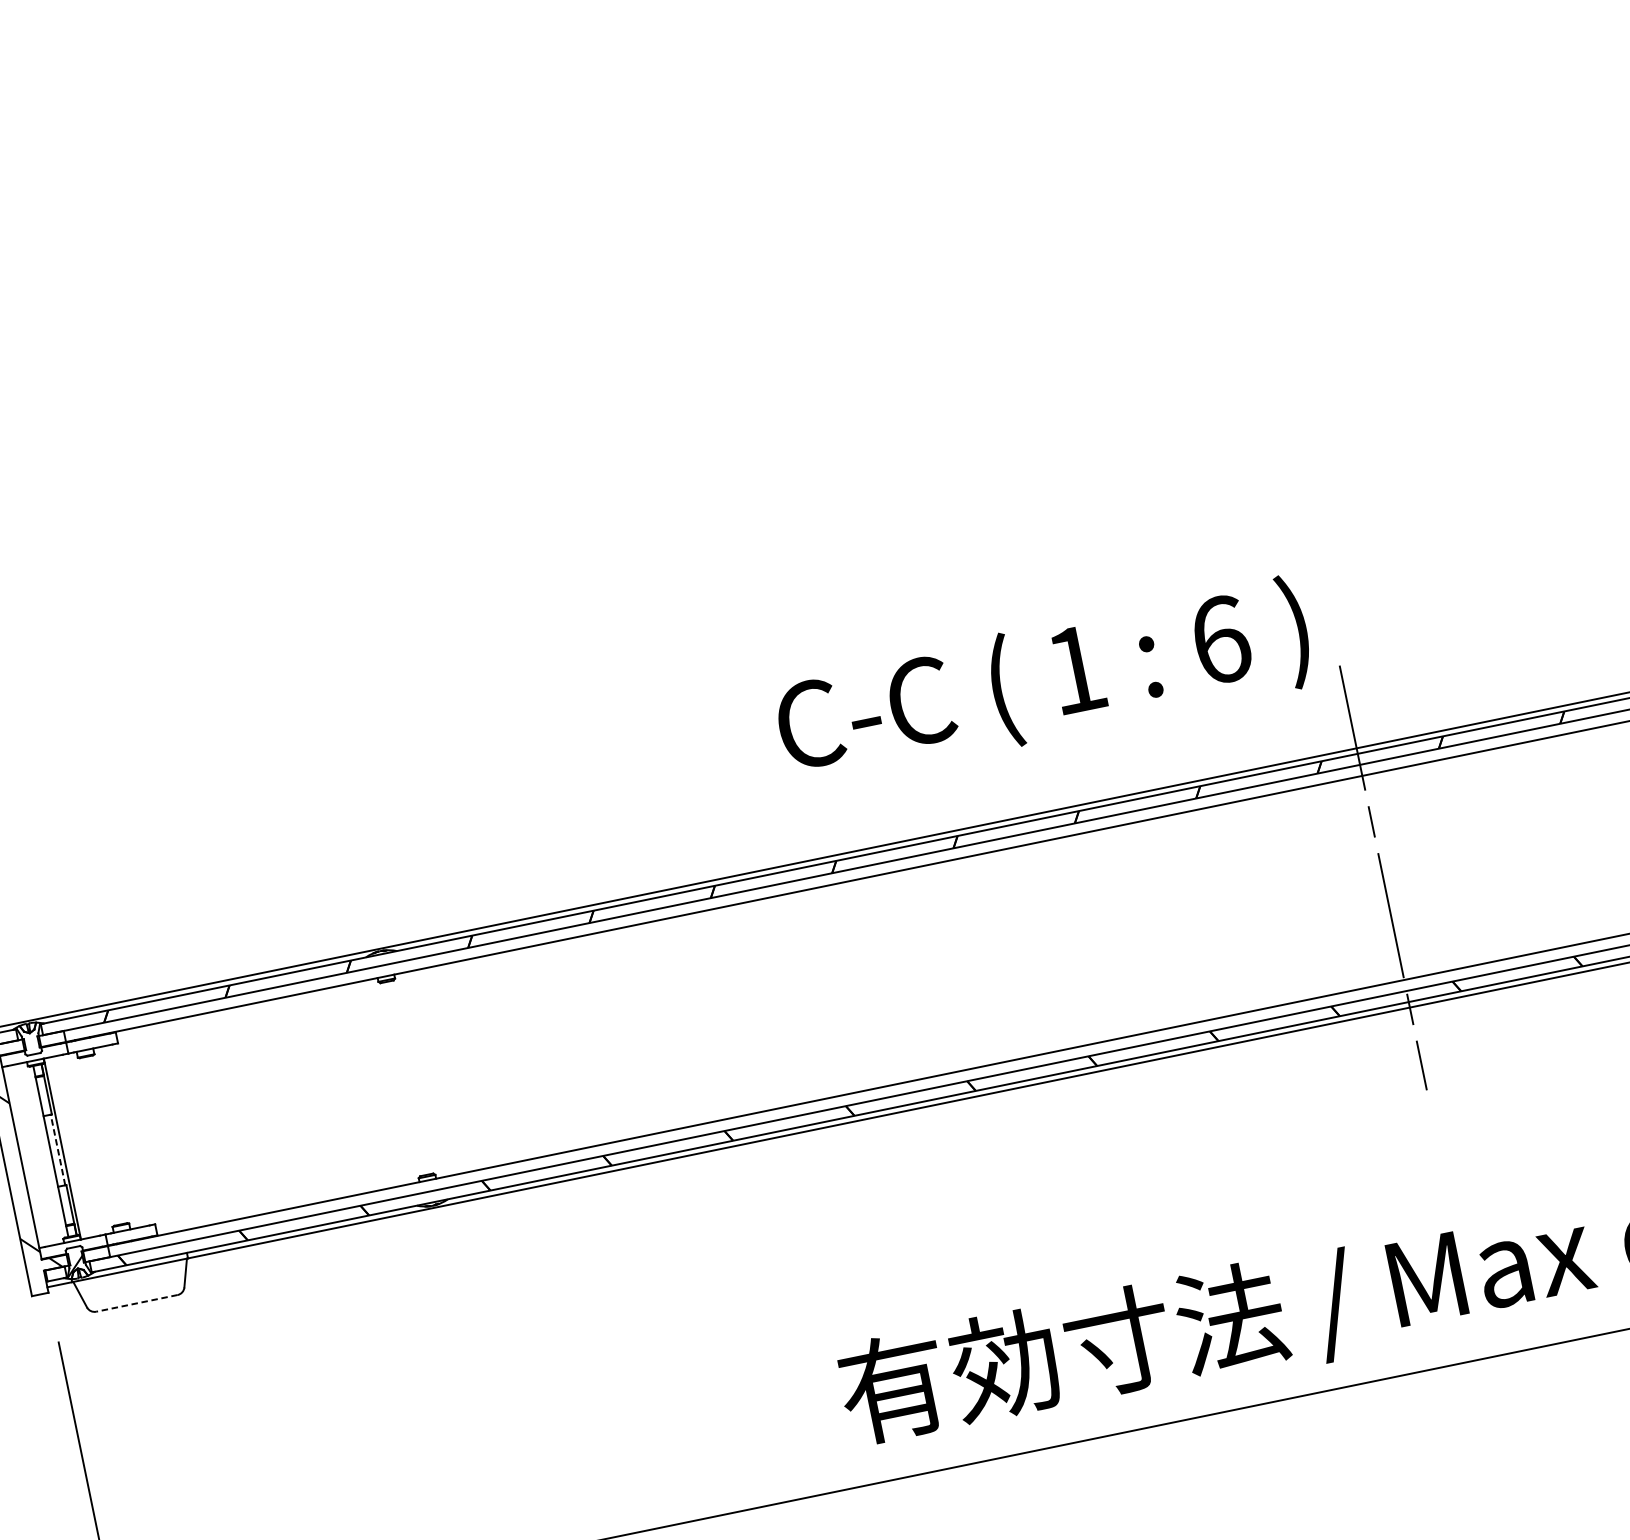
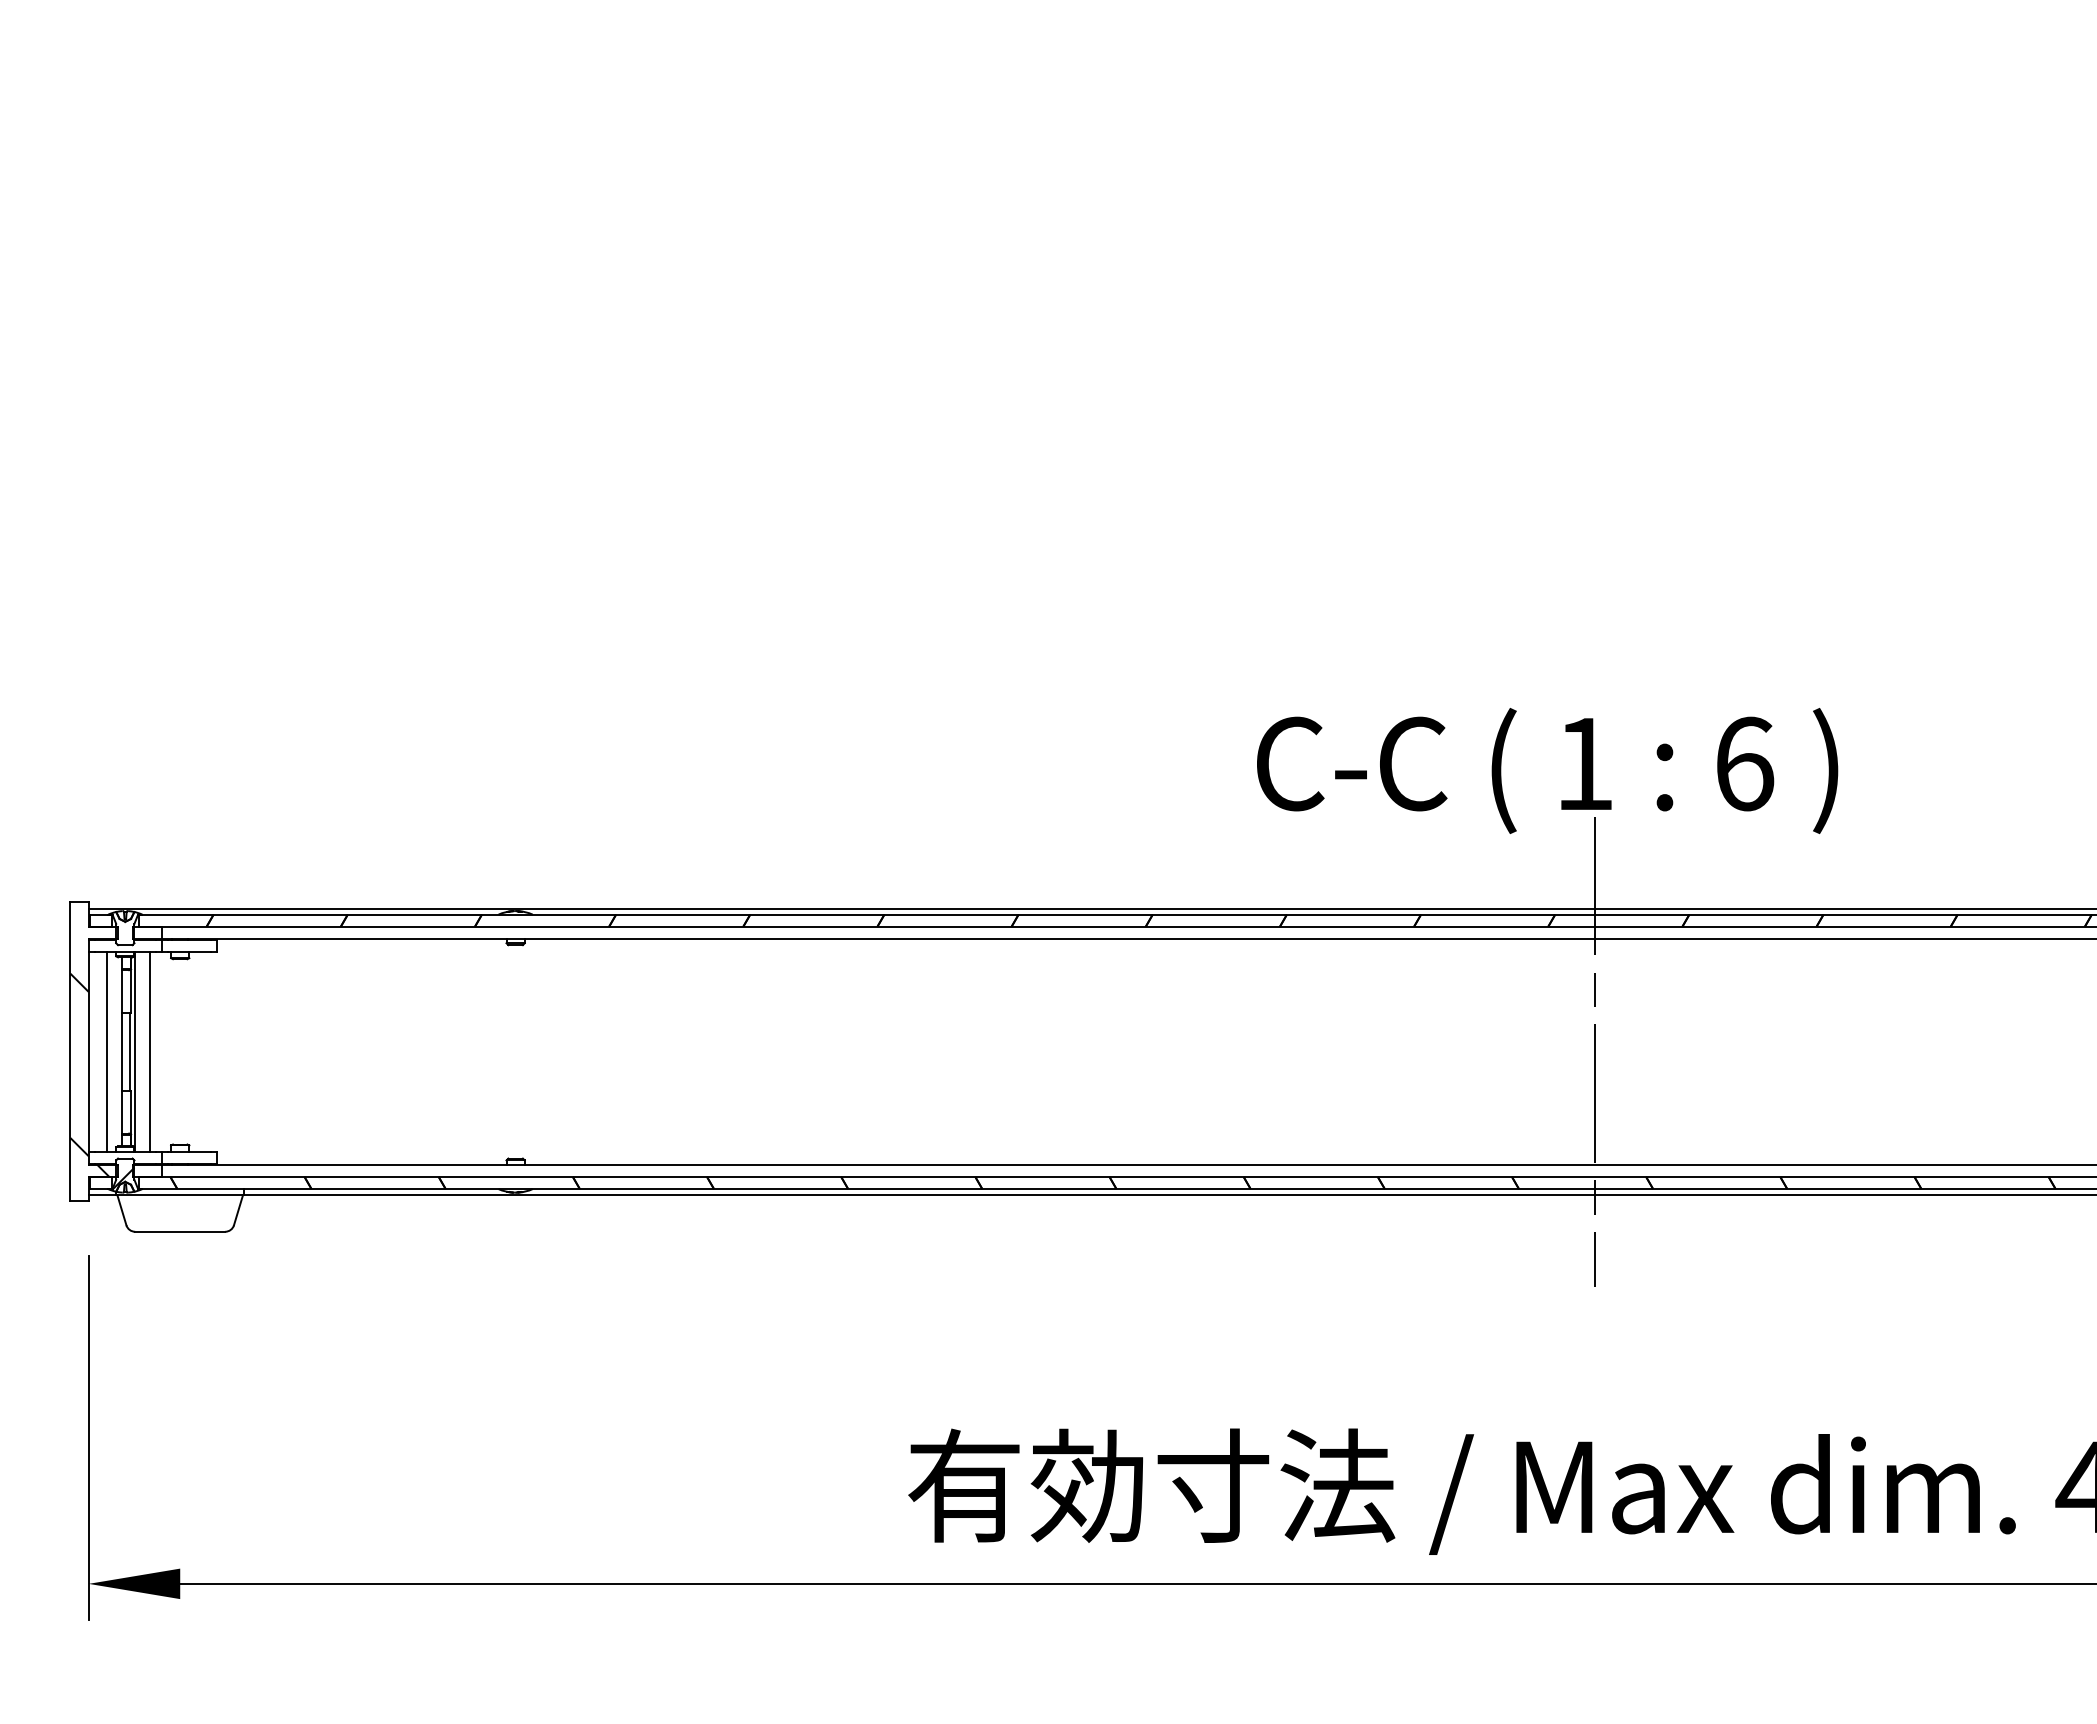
text: (1043, 682) -> (1547, 770), moved
line: (75, 1146) -> (149, 1051), added
line: (57, 1149) -> (129, 1051), dashed -> solid
line: (37, 1153) -> (107, 1051), added
line: (136, 1303) -> (179, 1231), dashed -> solid

